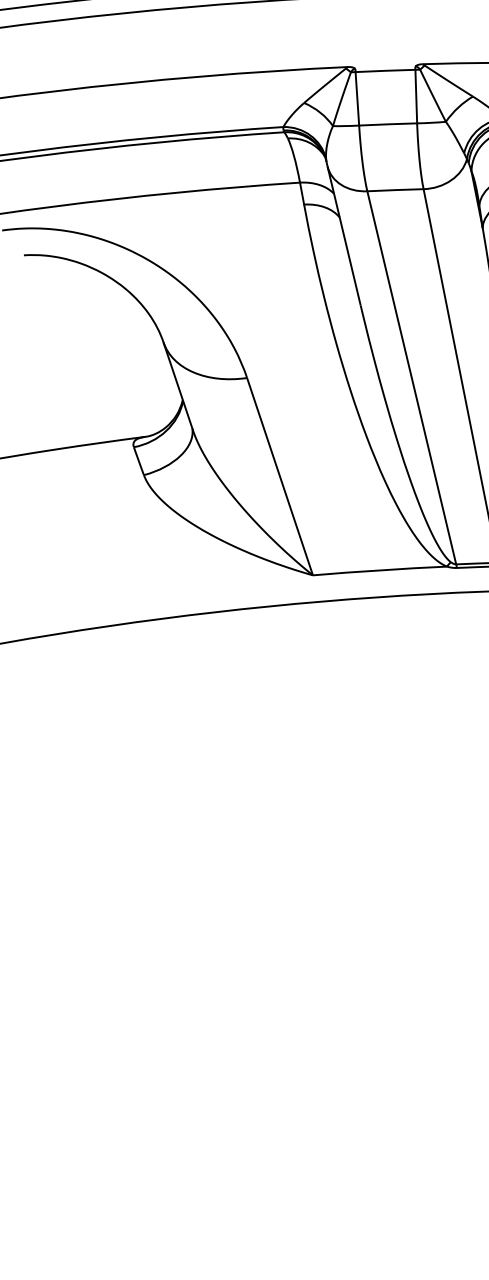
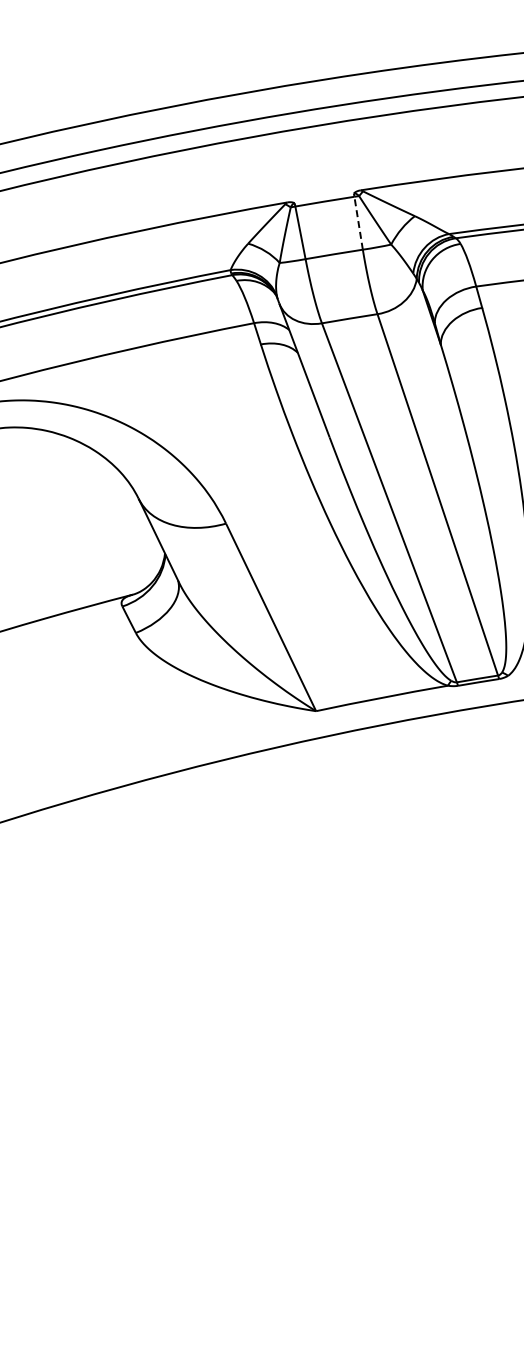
line: (416, 96) -> (358, 223), solid -> dashed

